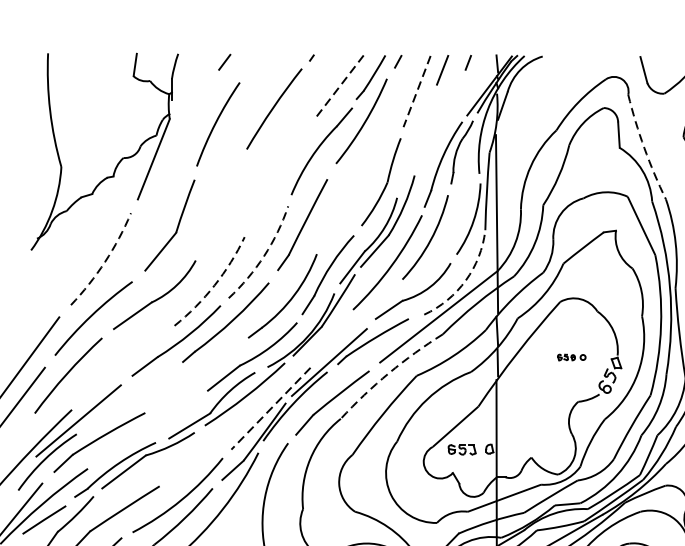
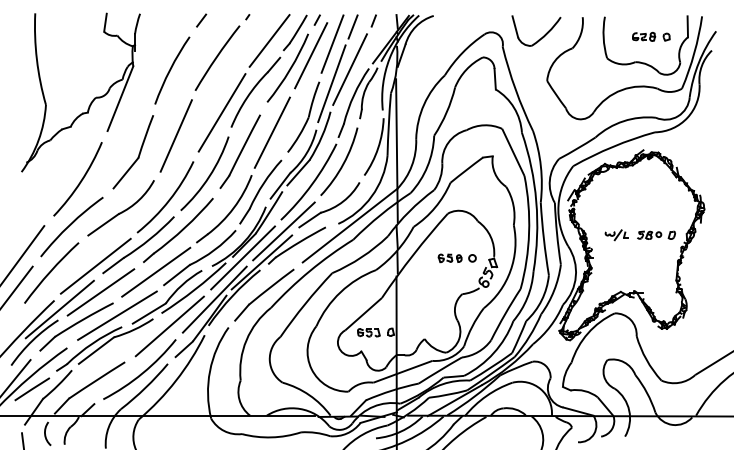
line: (224, 62) -> (201, 20), moved
line: (338, 87) -> (269, 40), dashed -> solid
line: (417, 91) -> (332, 44), dashed -> solid
line: (390, 105) -> (311, 55), added
line: (438, 123) -> (349, 69), added
line: (415, 140) -> (331, 83), added
arc: (644, 147) -> (515, 89), dashed -> solid
line: (279, 176) -> (221, 112), added
line: (341, 201) -> (271, 132), added
line: (222, 204) -> (175, 135), added
arc: (264, 255) -> (209, 176), dashed -> solid
arc: (105, 262) -> (81, 181), dashed -> solid
arc: (465, 280) -> (371, 196), dashed -> solid
arc: (214, 285) -> (169, 200), dashed -> solid
line: (356, 324) -> (283, 231), added
line: (305, 356) -> (242, 257), added
part: (570, 357) -> (456, 258), size x1.67
line: (122, 366) -> (95, 265), added
line: (198, 373) -> (156, 271), added
arc: (388, 373) -> (309, 271), dashed -> solid
line: (129, 399) -> (100, 292), added
line: (270, 408) -> (214, 299), dashed -> solid
line: (150, 428) -> (117, 315), added
line: (214, 442) -> (169, 326), added

